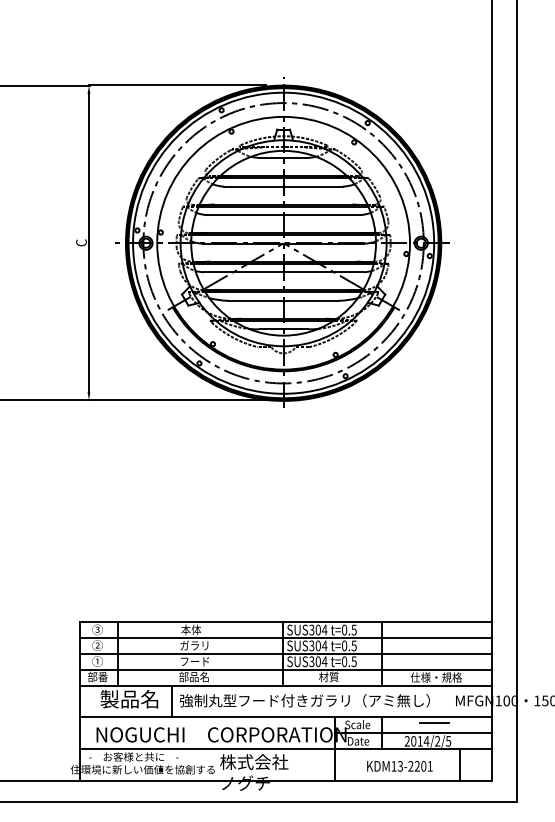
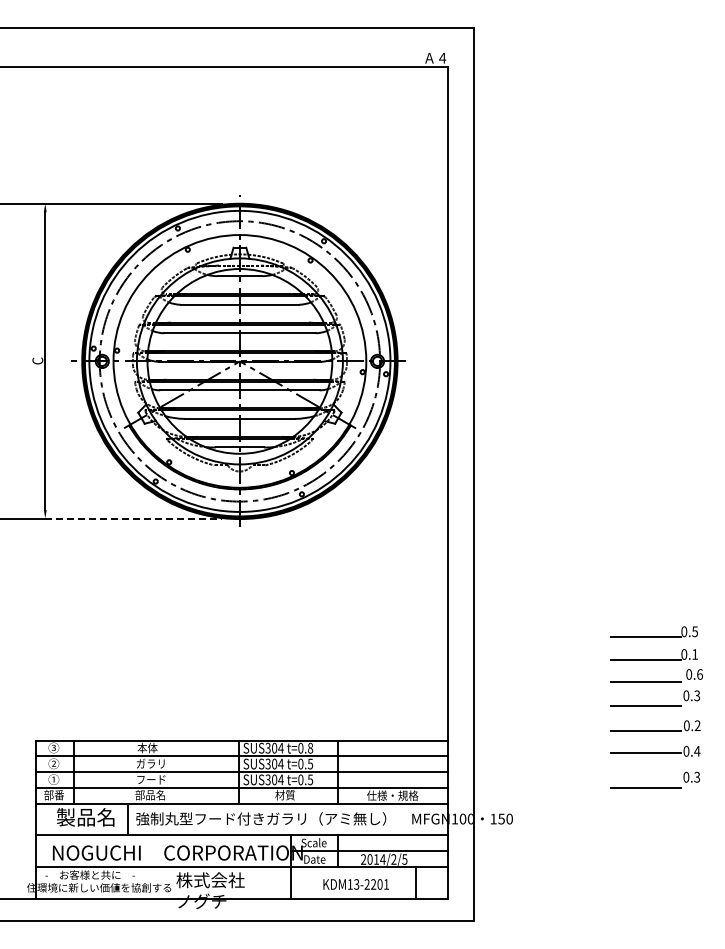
line: (177, 400) -> (133, 518), solid -> dashed
text: (354, 629) -> (310, 747), t=0.5 -> t=0.8
line: (434, 723) -> (390, 841), removed

